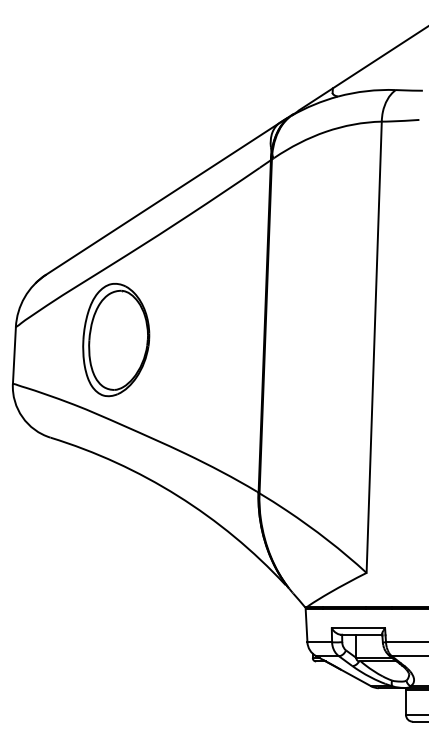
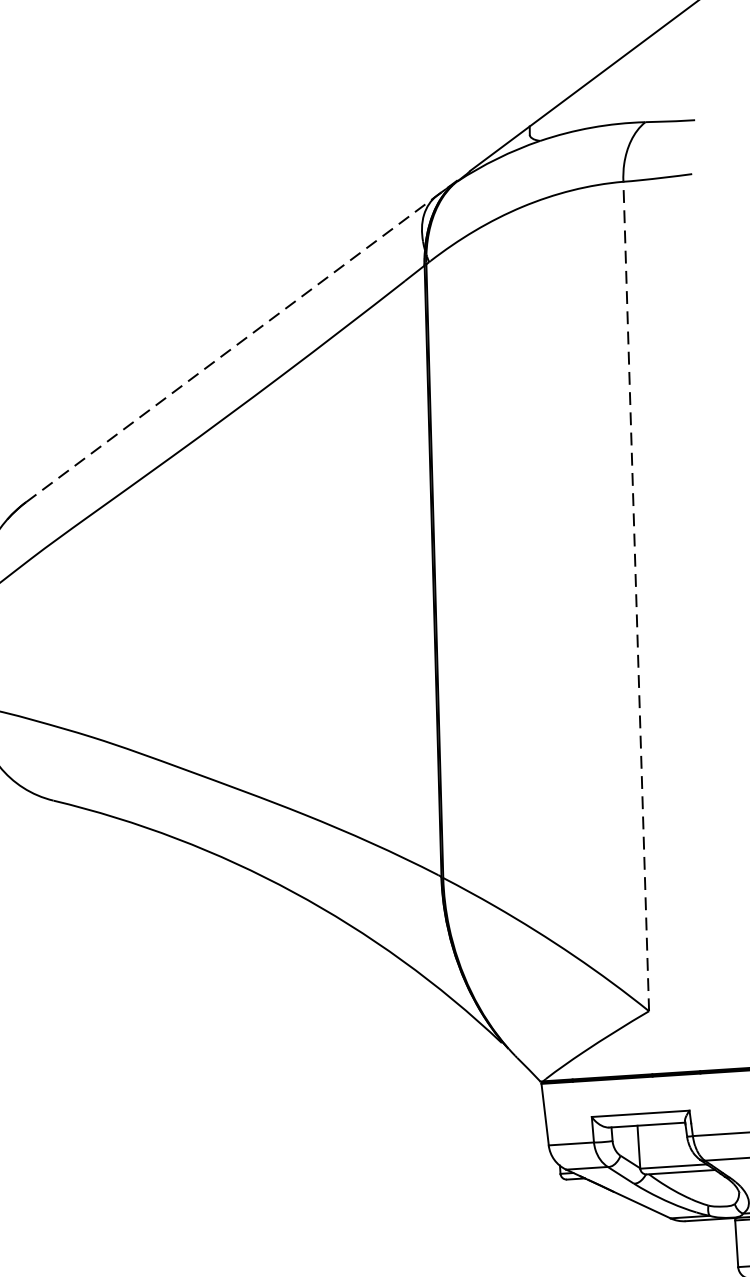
line: (170, 194) -> (244, 340), solid -> dashed
part: (116, 340) -> (162, 614), removed
line: (374, 347) -> (636, 596), solid -> dashed

